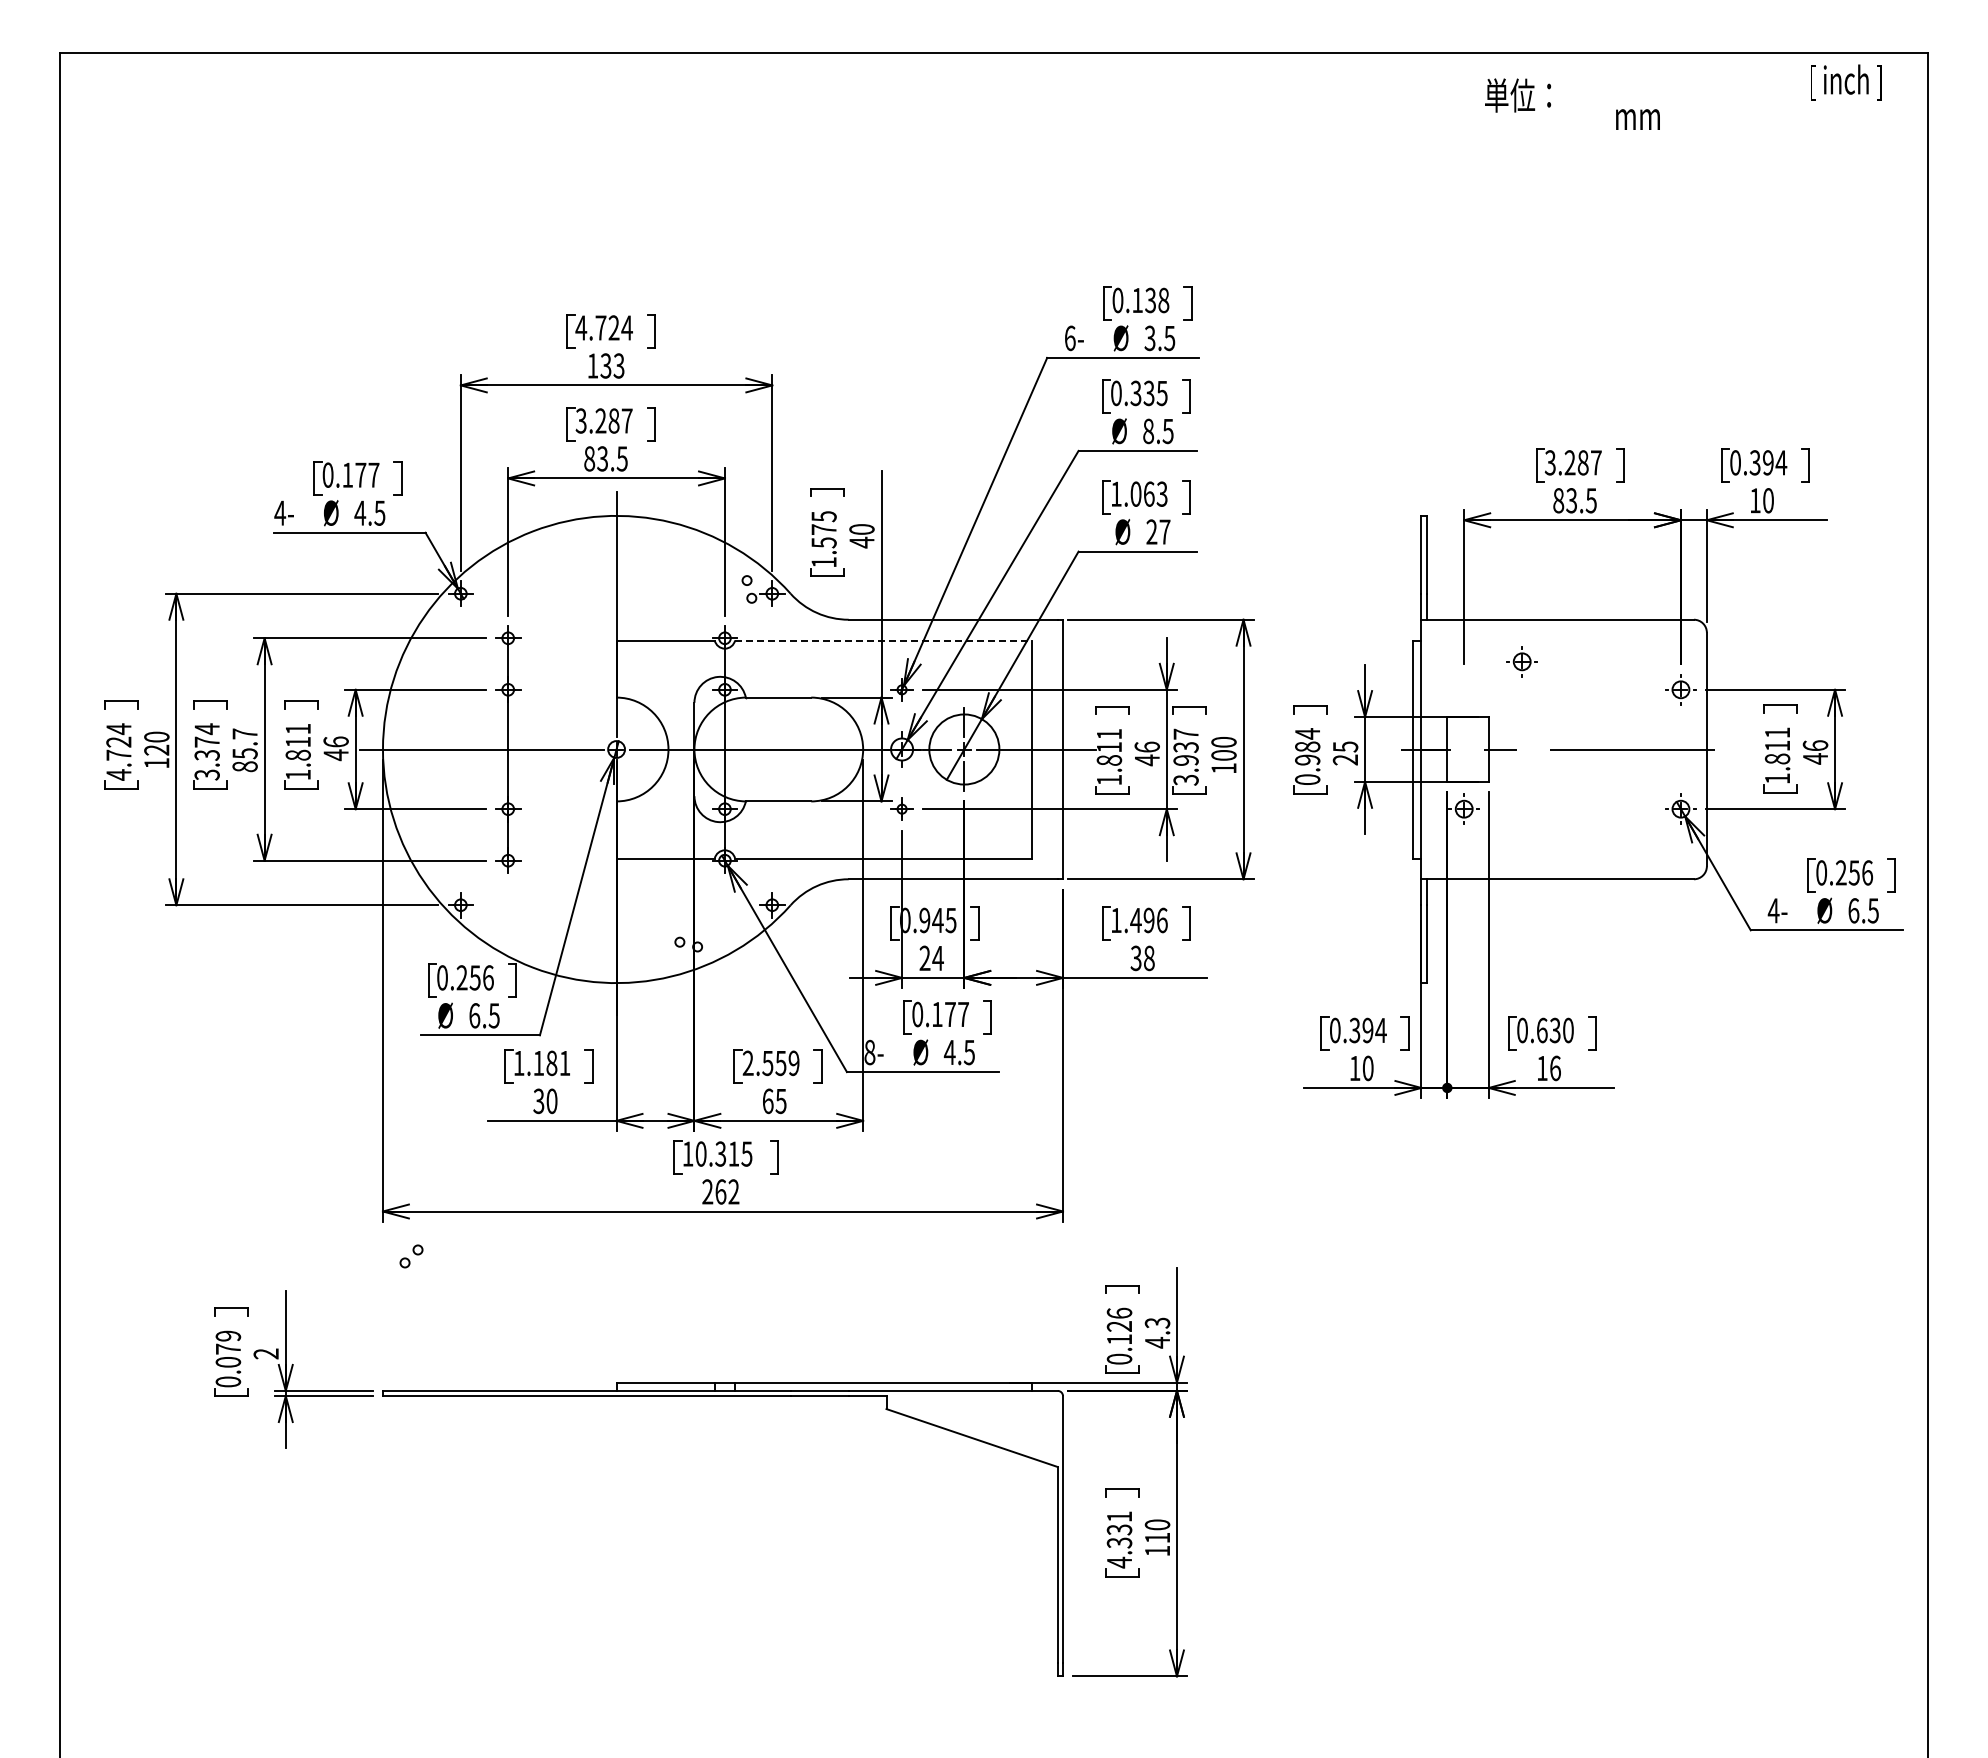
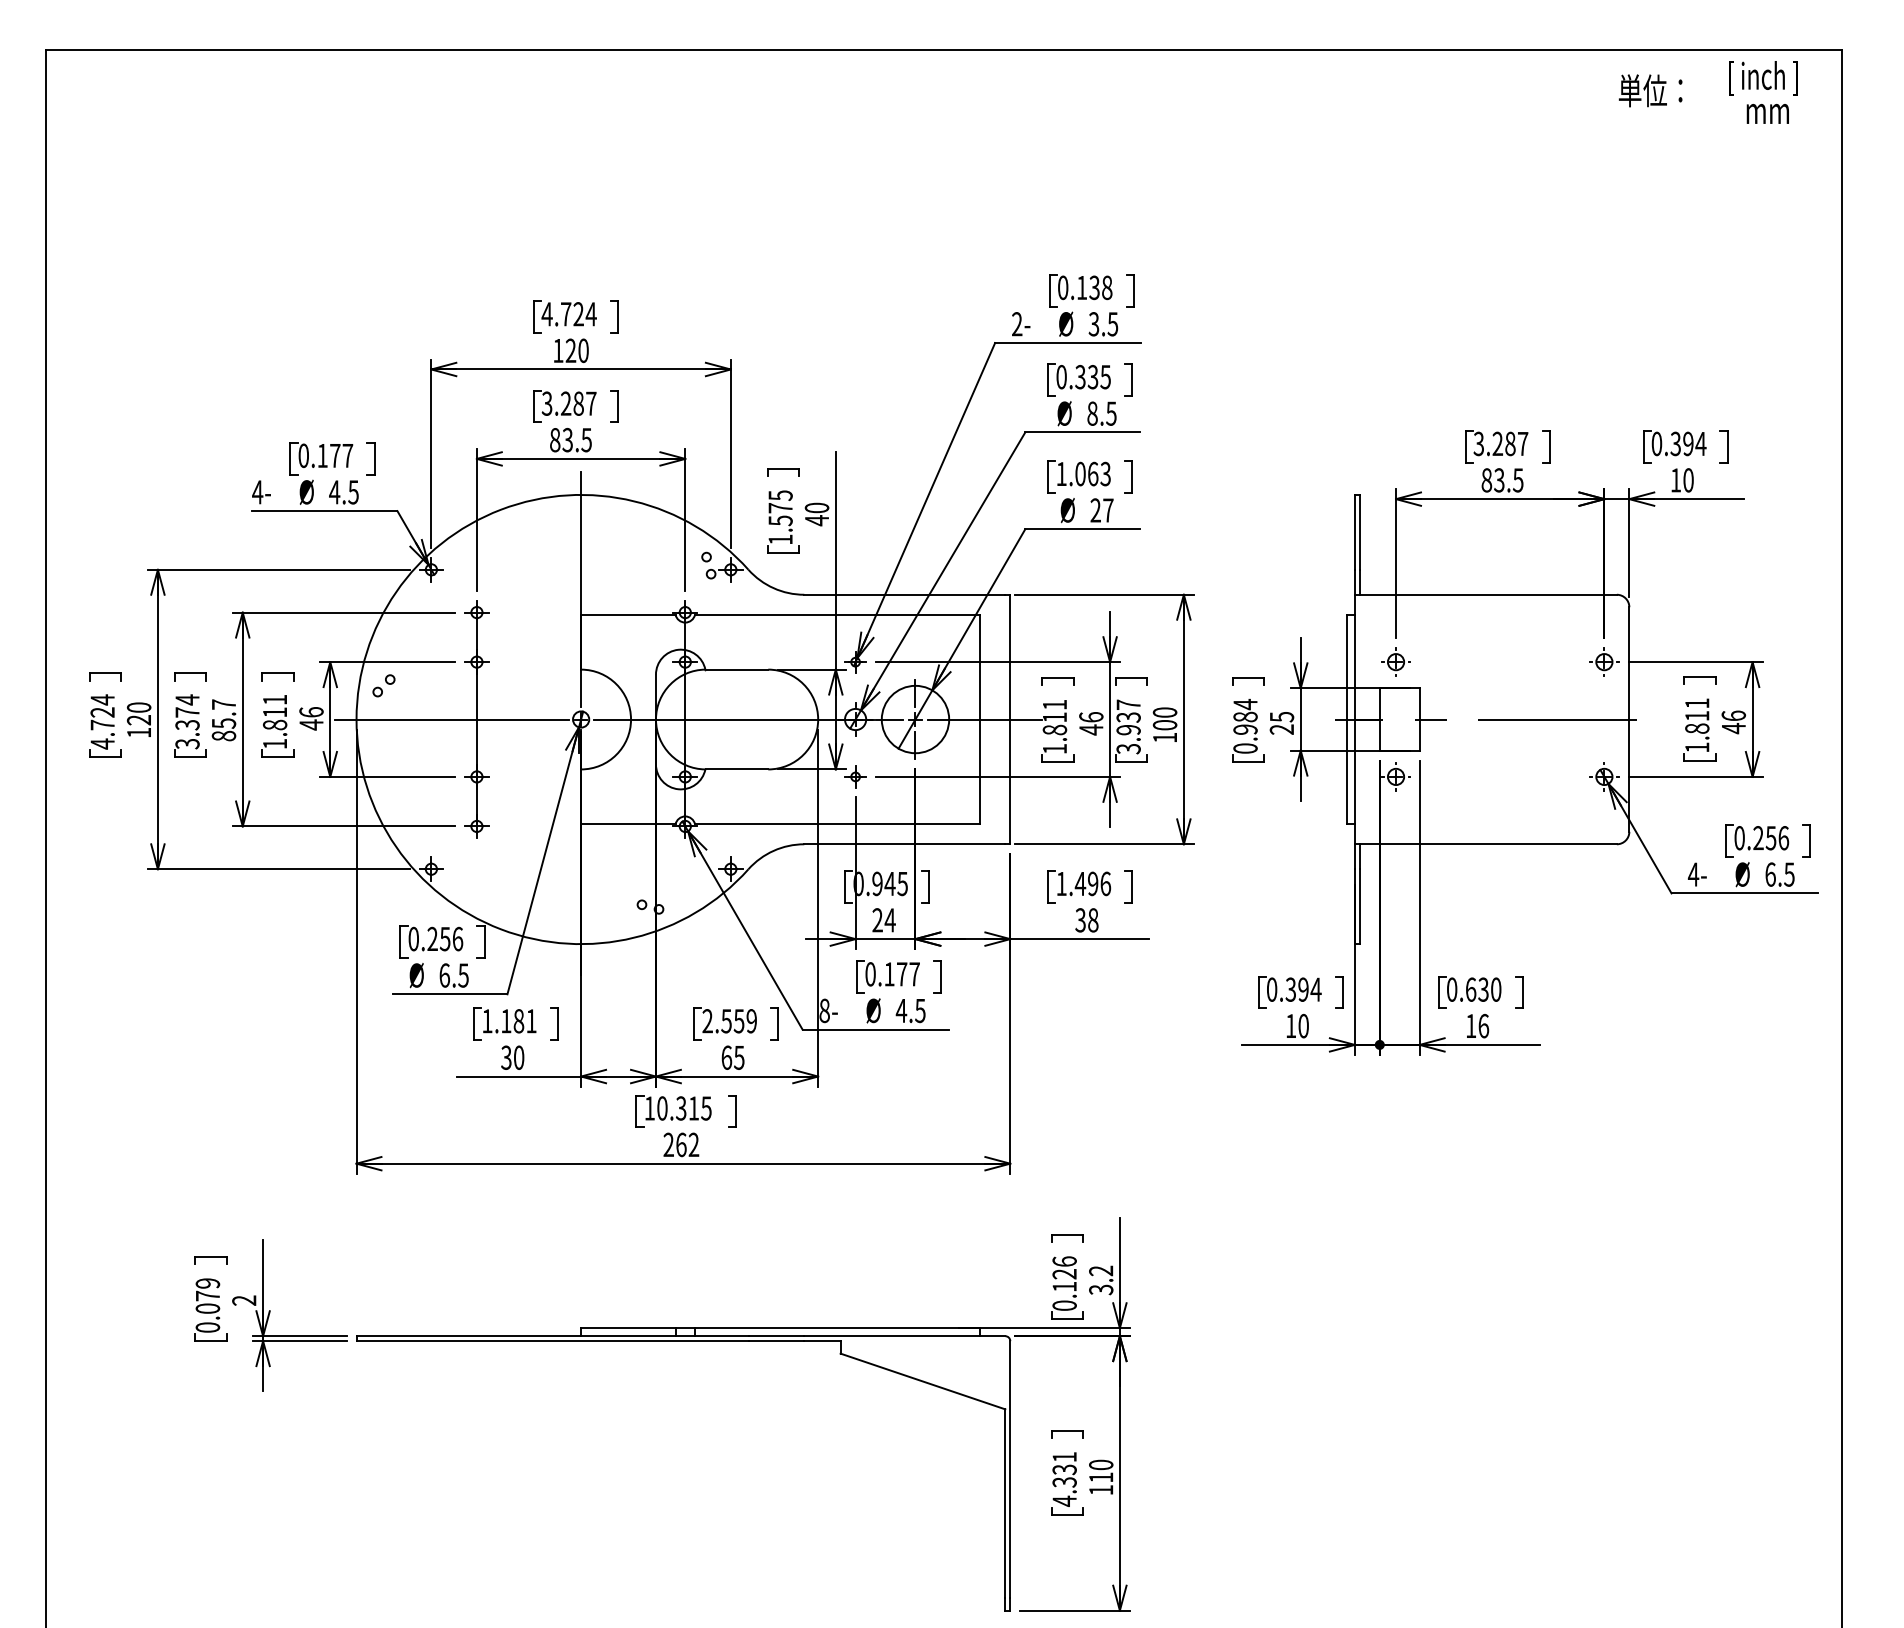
text: (1518, 95) -> (1651, 90), moved
text: (1637, 119) -> (1767, 113), moved
text: (1069, 338) -> (1016, 324), 6- -> 2-
text: (612, 365) -> (577, 350), 133 -> 120
line: (883, 640) -> (837, 614), dashed -> solid
part: (1521, 661) -> (1395, 661), moved
part: (411, 1256) -> (383, 685), moved
text: (1157, 1332) -> (1101, 1280), 4.3 -> 3.2

